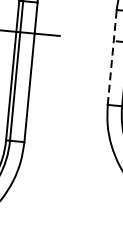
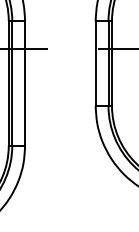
line: (112, 57) -> (95, 63), dashed -> solid

